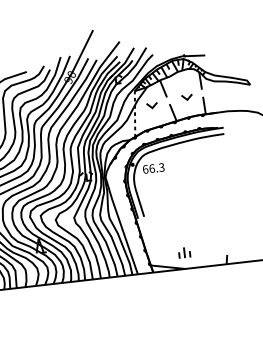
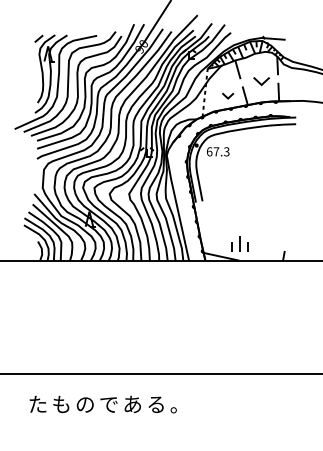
part: (187, 97) -> (261, 81), size x1.4
part: (152, 105) -> (228, 95), moved
text: (152, 168) -> (216, 151), 66.3 -> 67.3
part: (184, 252) -> (240, 243), size x1.4

